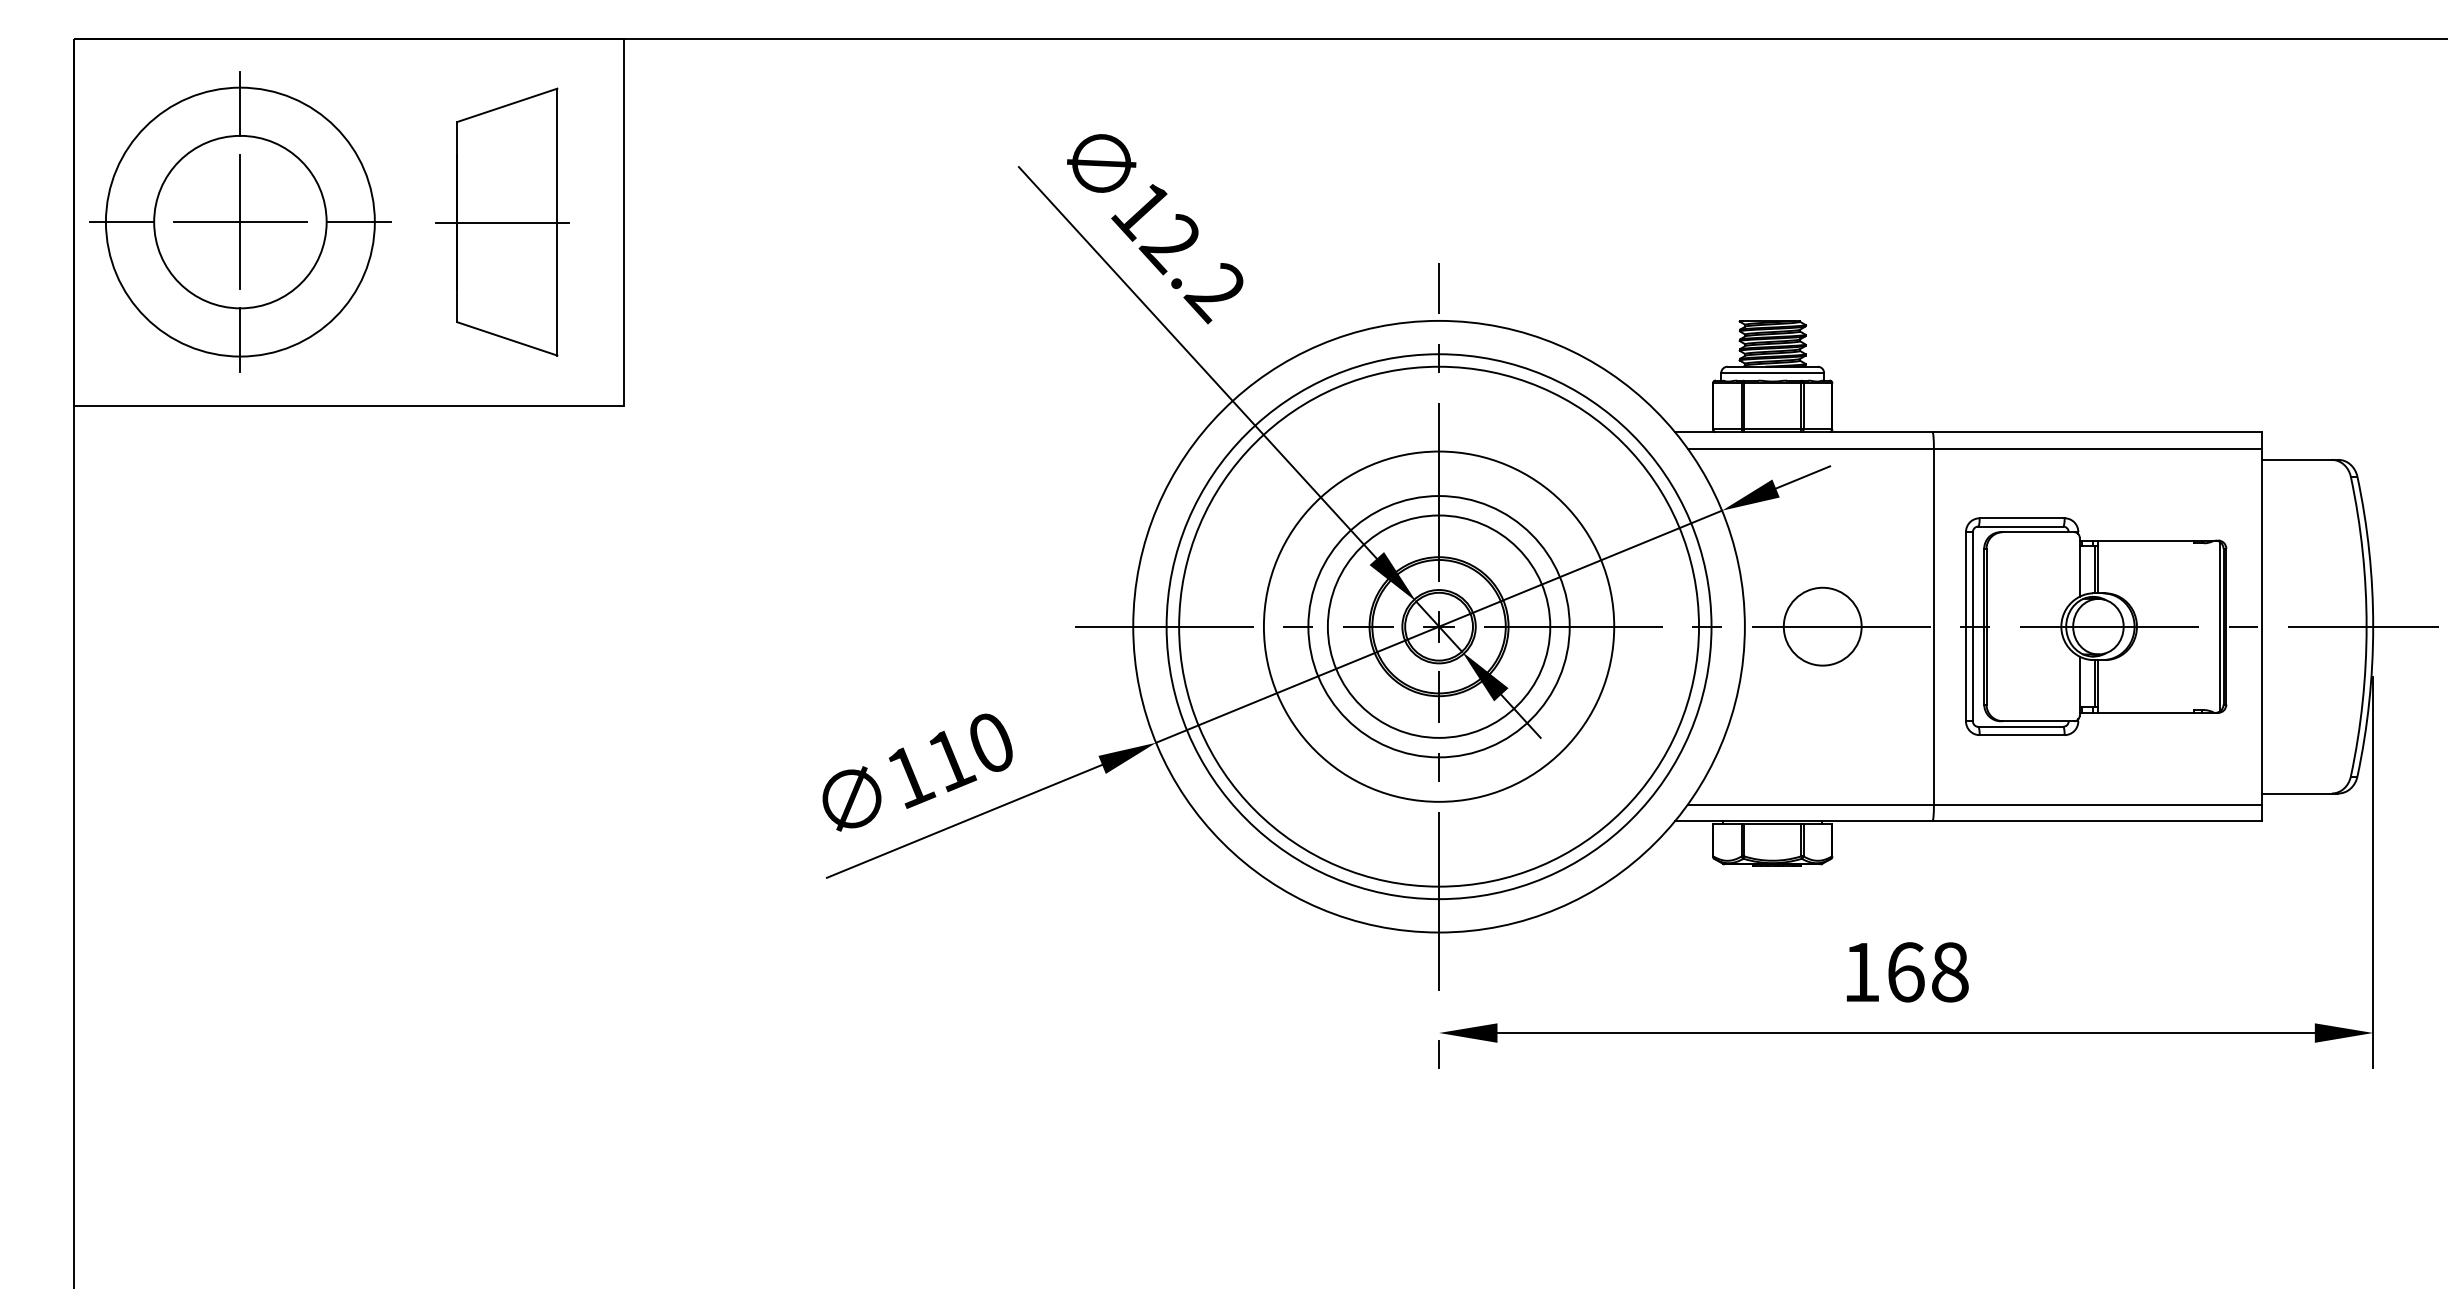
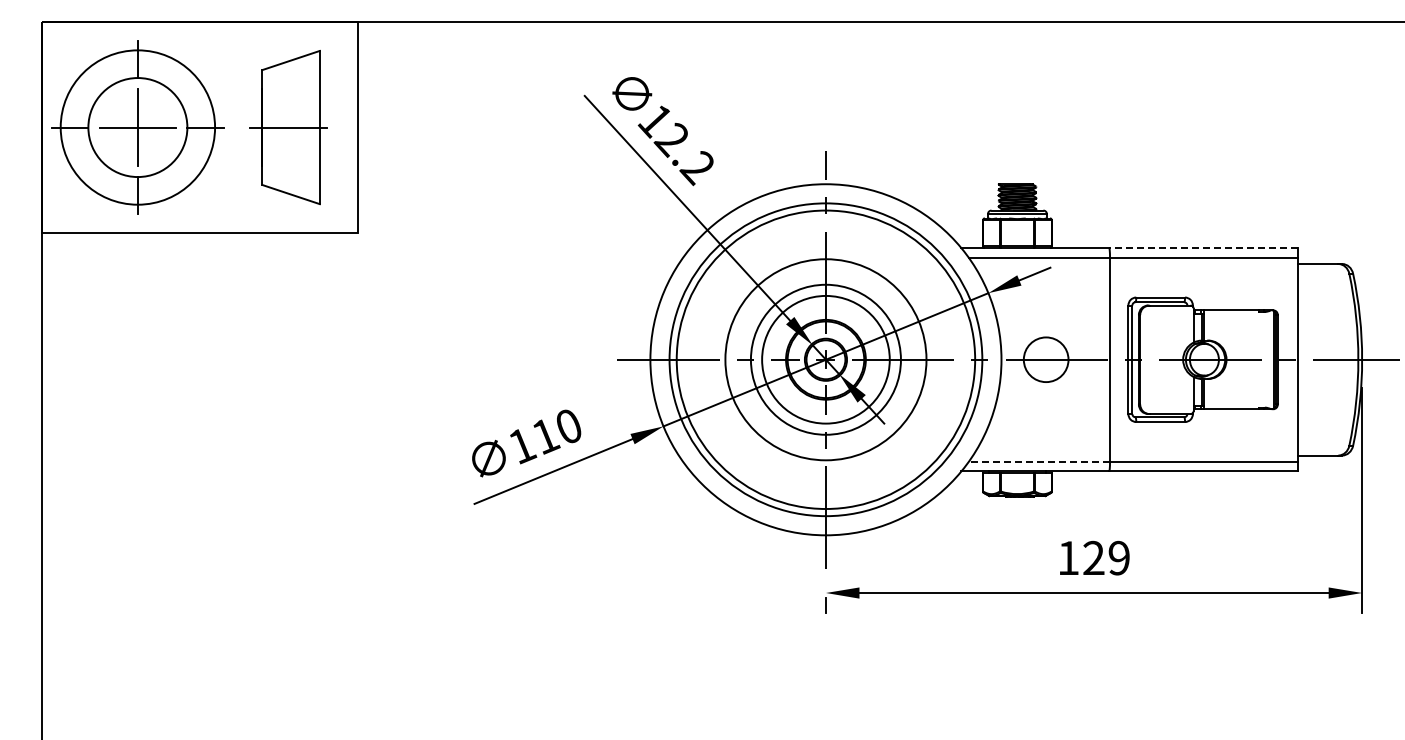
line: (2096, 432) -> (1203, 248), solid -> dashed
line: (1811, 803) -> (1039, 461), solid -> dashed
text: (1927, 971) -> (1106, 557), 168 -> 129

